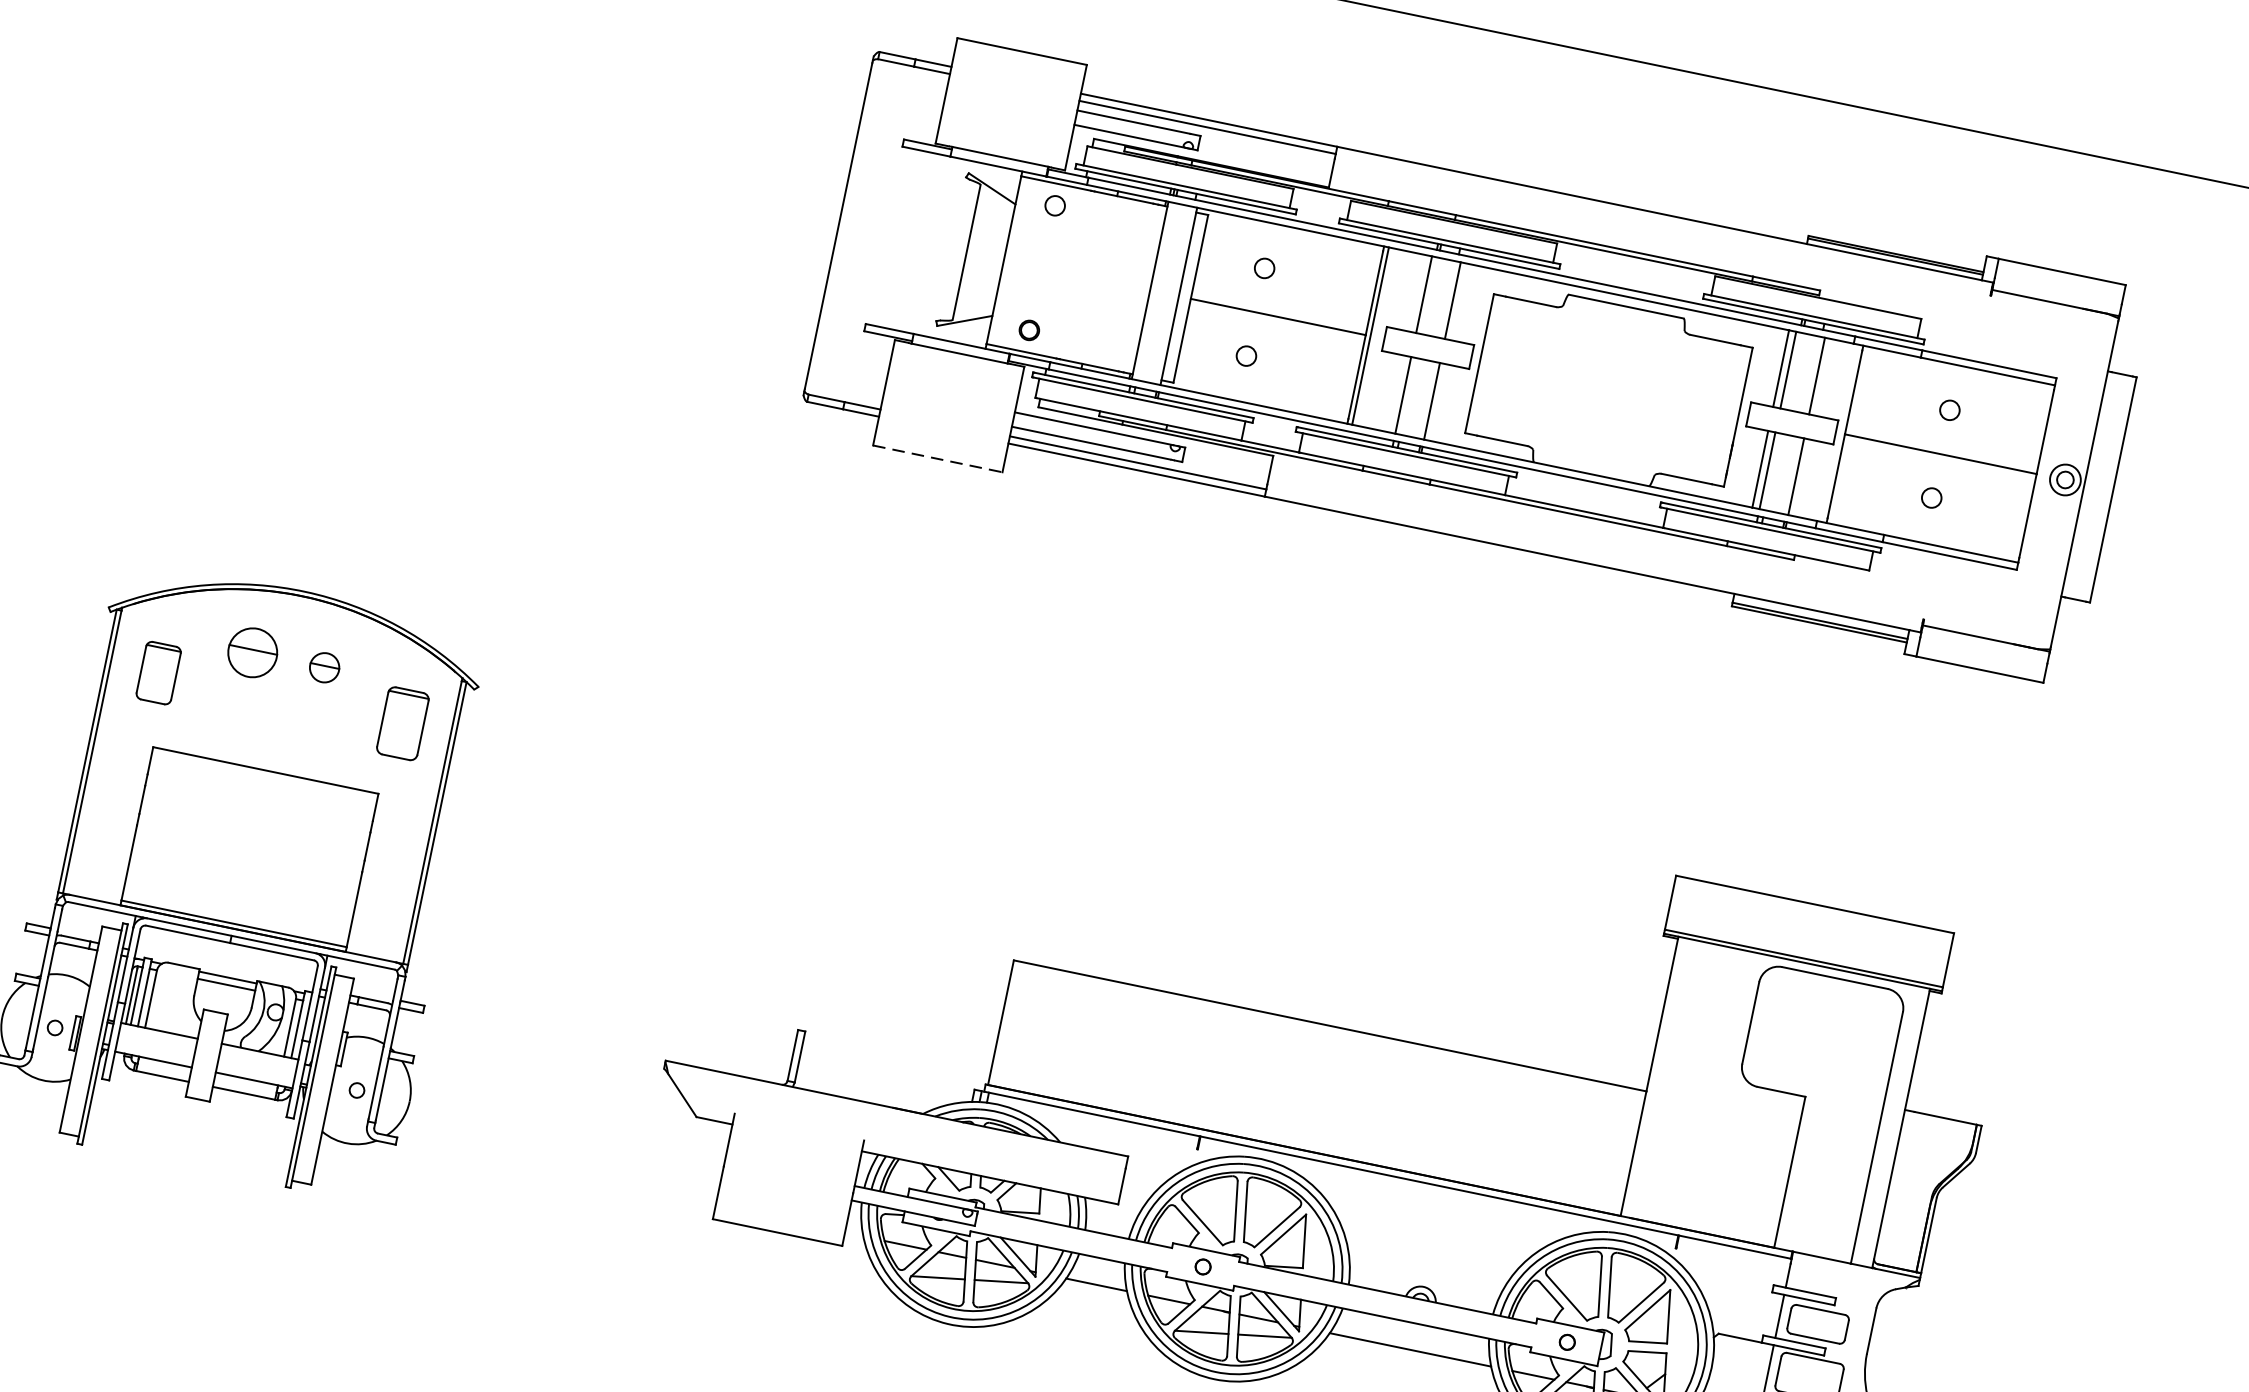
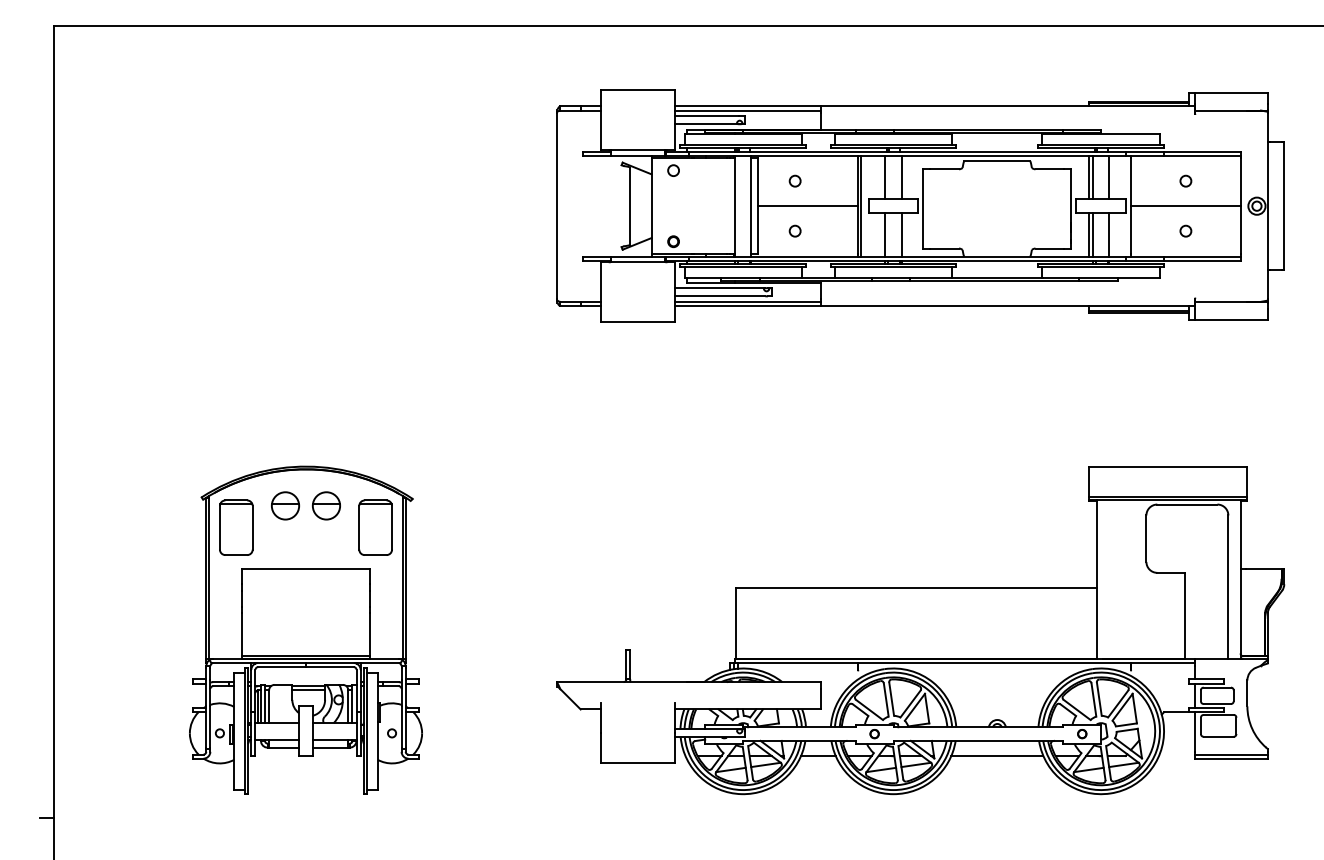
line: (938, 459) -> (638, 322), dashed -> solid
part: (324, 666) -> (326, 505), size x1.67
part: (158, 672) -> (236, 527), size x1.67
part: (402, 723) -> (375, 527), size x1.43

